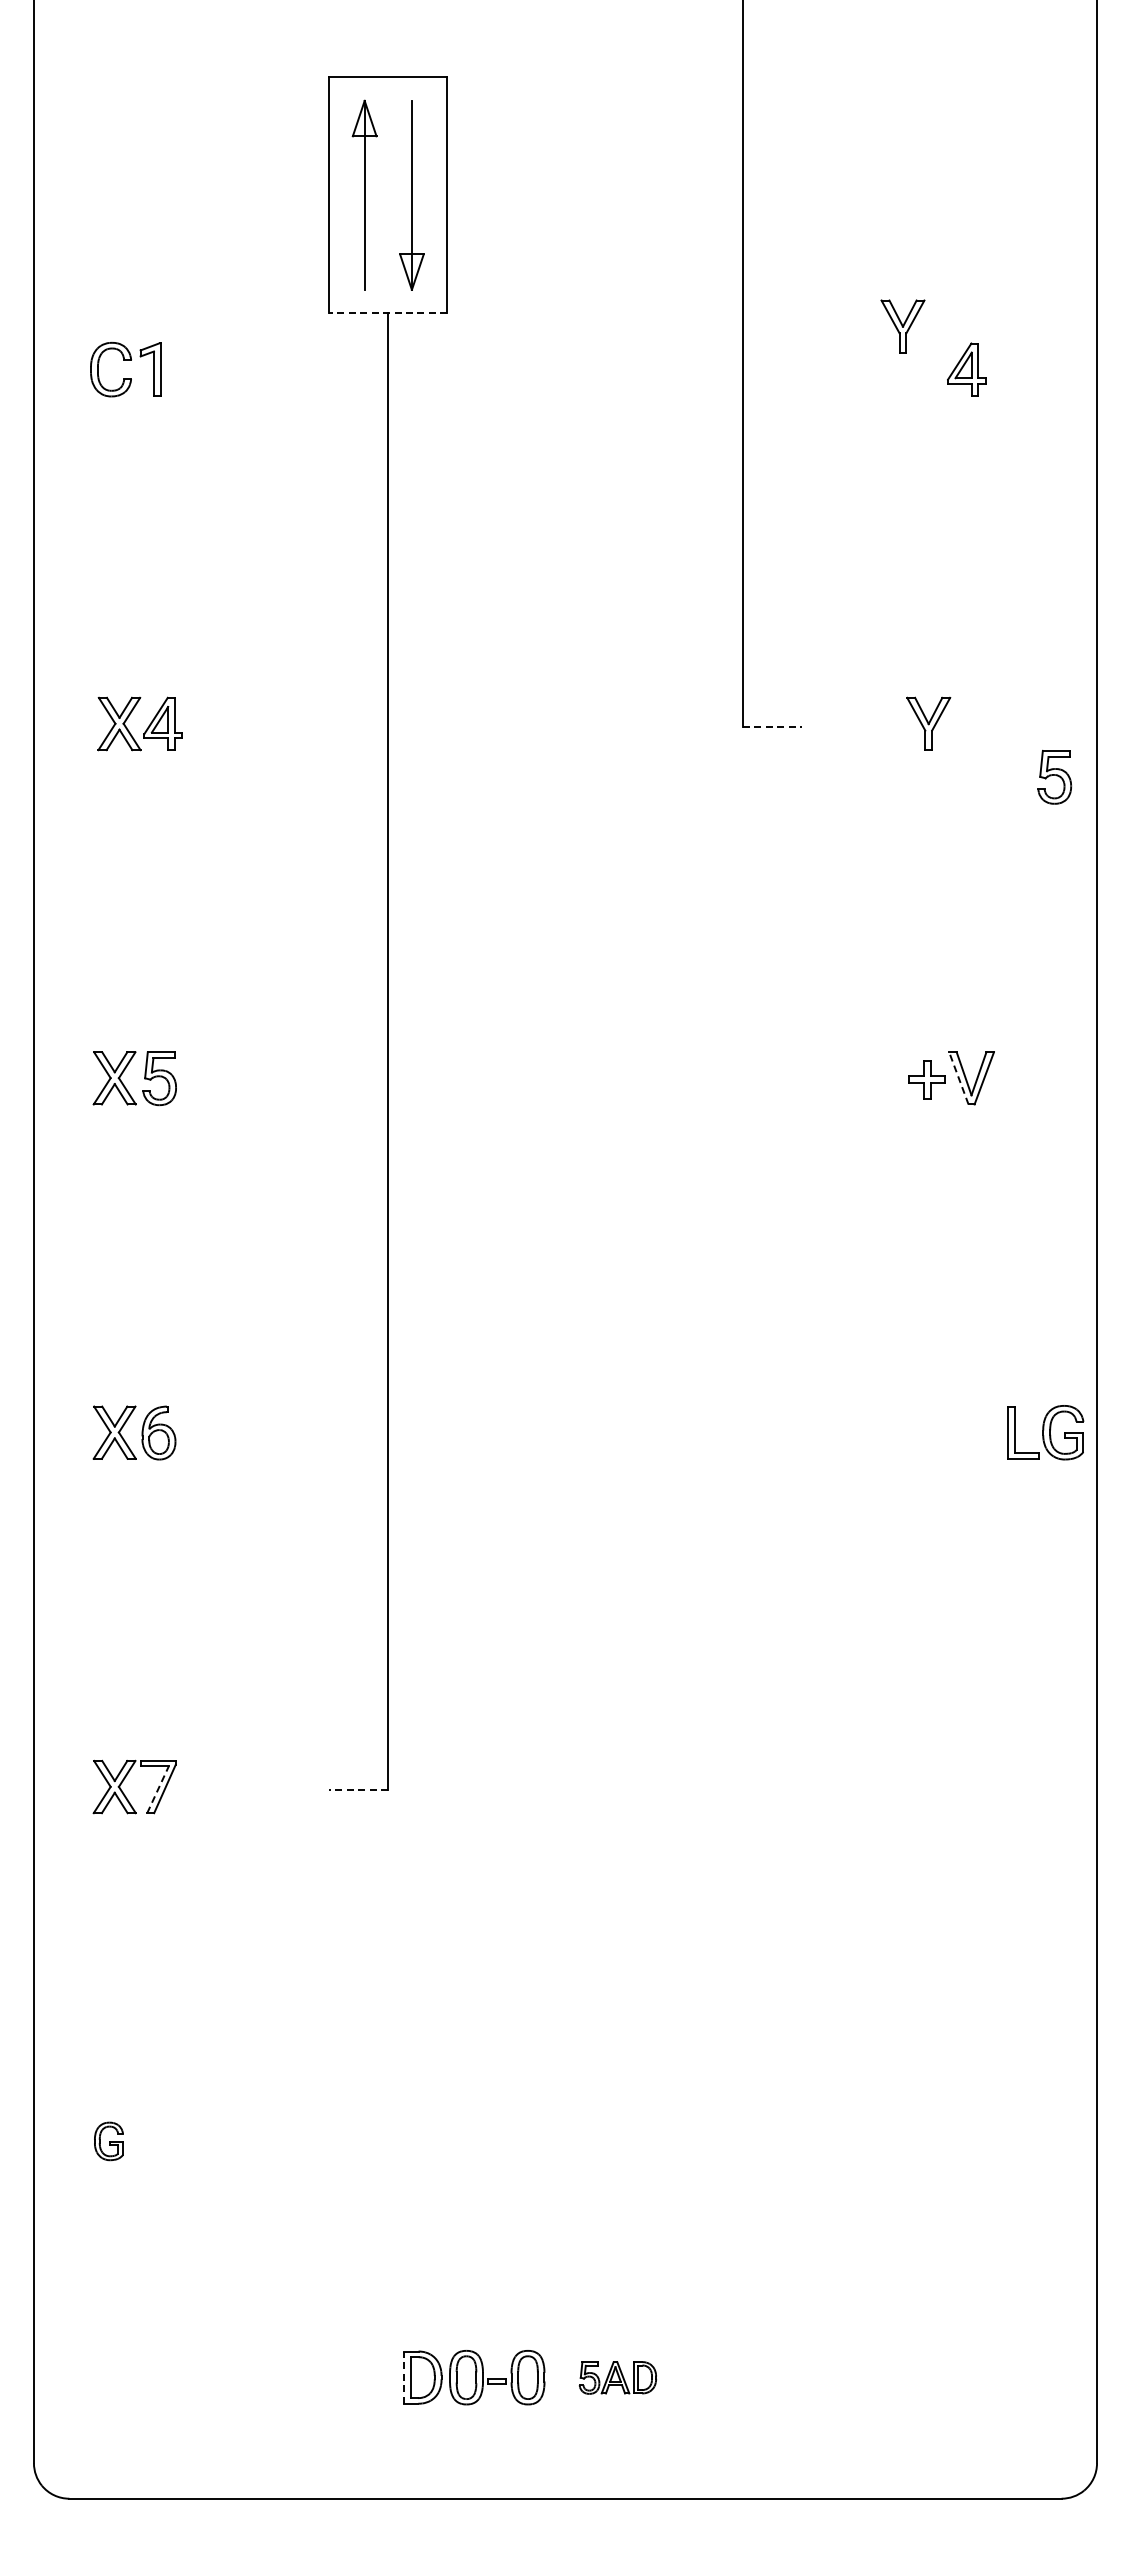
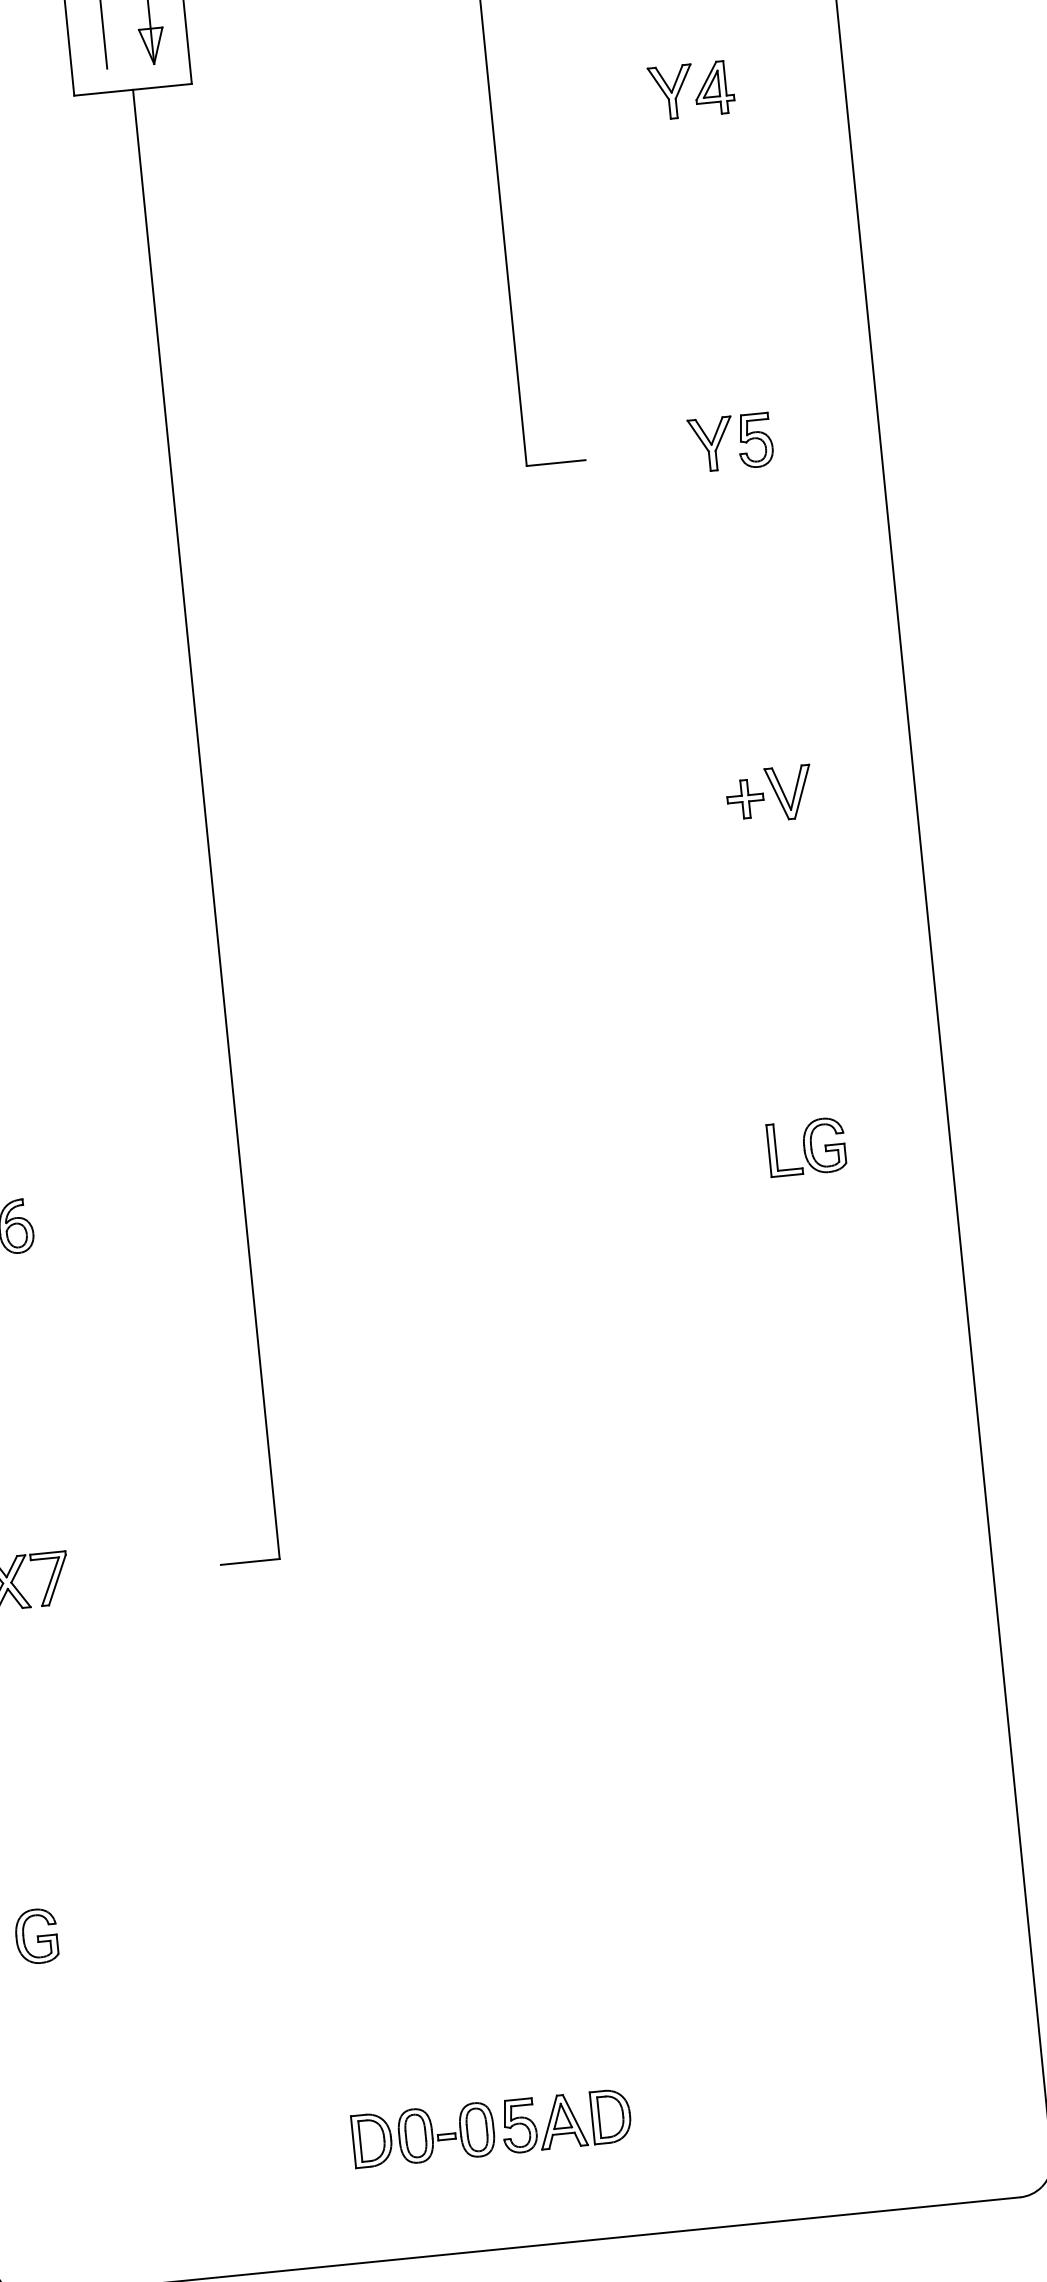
line: (387, 313) -> (132, 89), dashed -> solid
part: (902, 326) -> (671, 92), moved
line: (772, 726) -> (556, 462), dashed -> solid
part: (1054, 776) -> (755, 439), moved
line: (958, 1078) -> (776, 794), dashed -> solid
part: (1045, 1432) -> (806, 1147), moved
line: (158, 1789) -> (50, 1581), dashed -> solid
line: (358, 1789) -> (250, 1561), dashed -> solid
part: (108, 2141) -> (36, 1936), size x1.43
line: (403, 2377) -> (353, 2142), dashed -> solid
part: (617, 2377) -> (566, 2120), size x1.67

